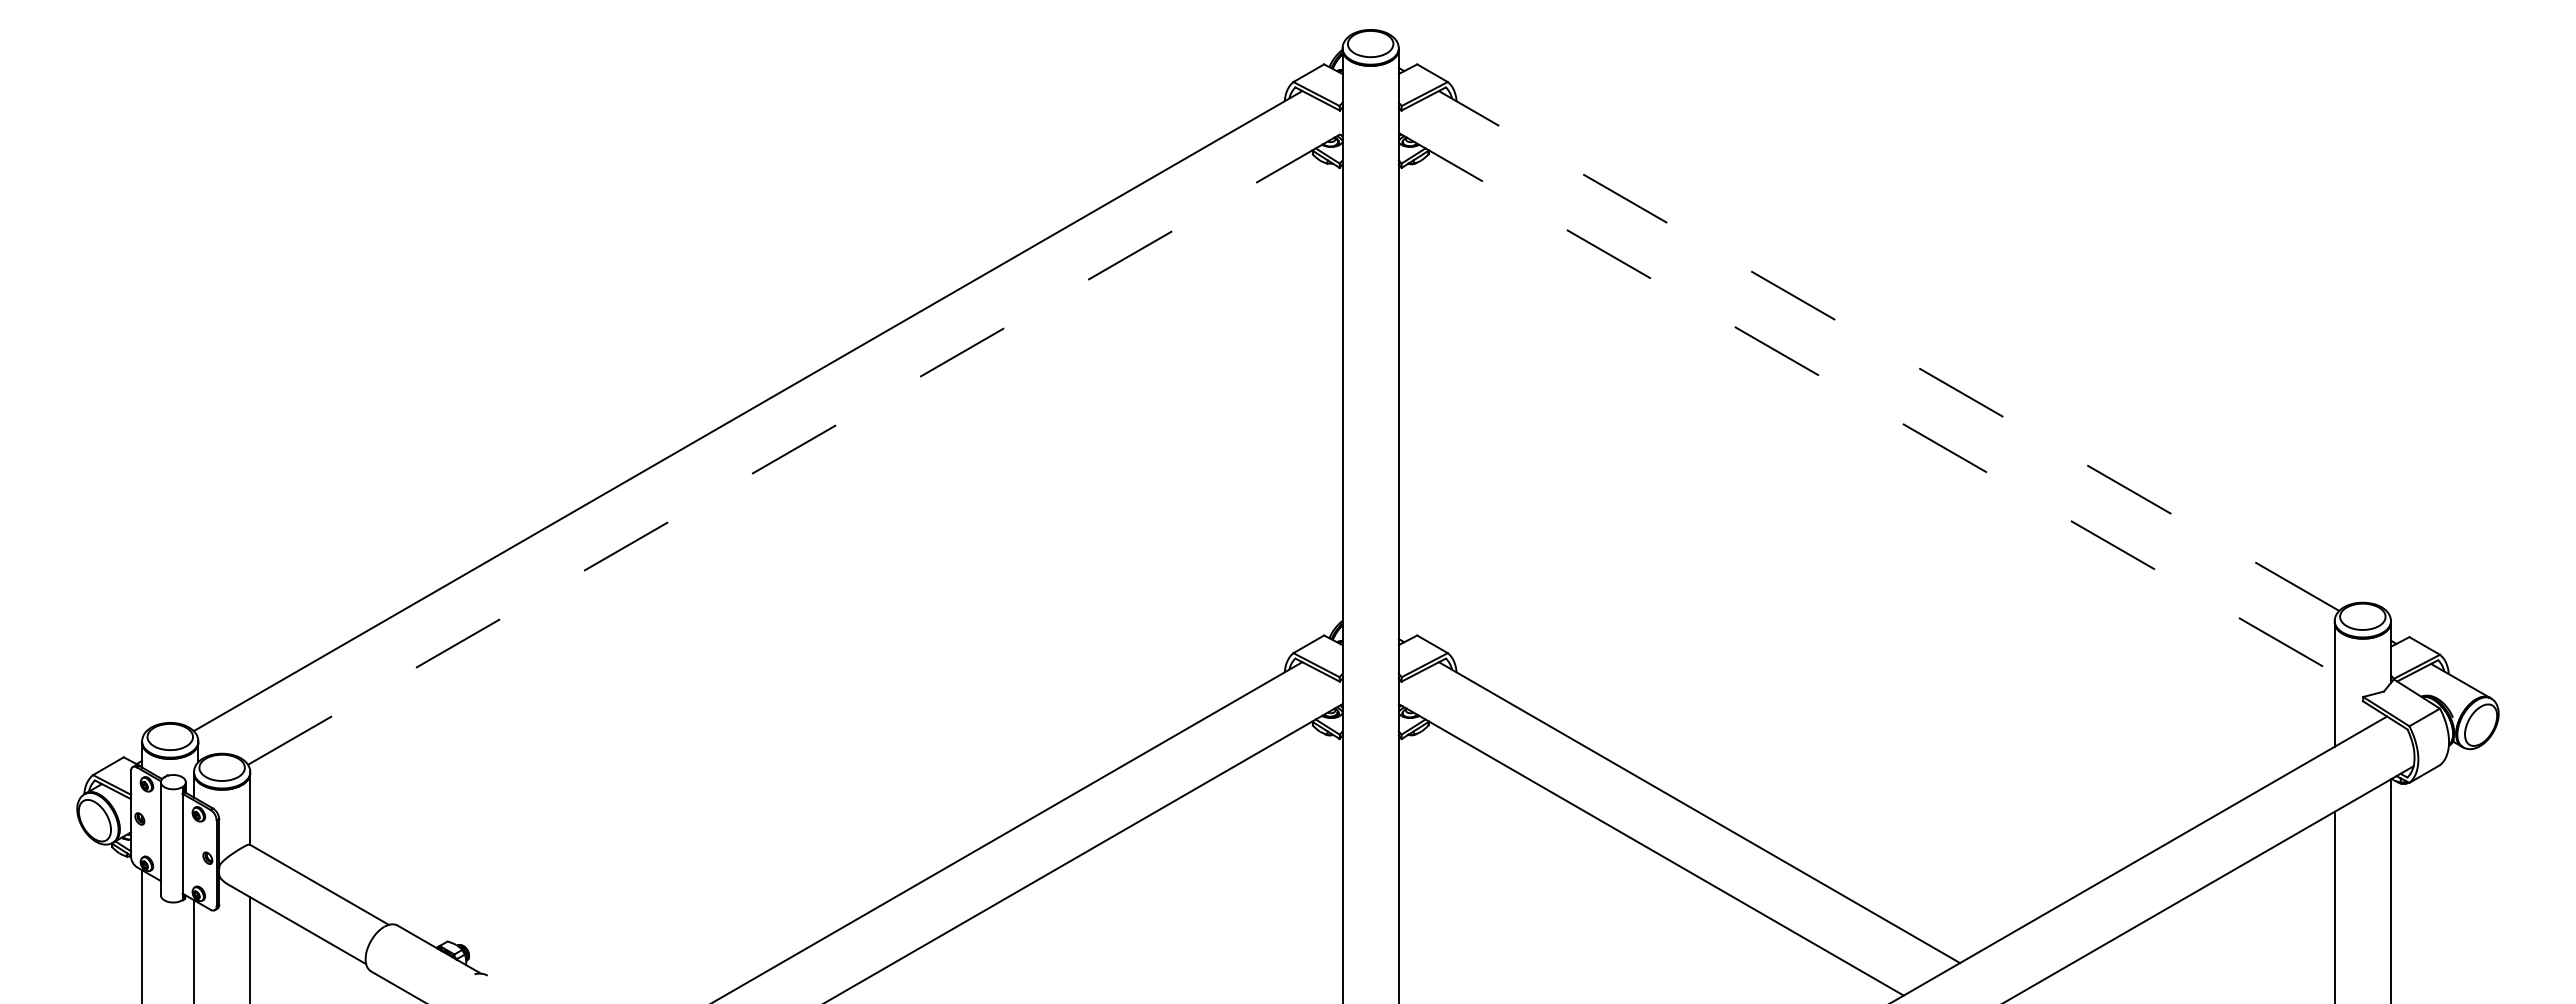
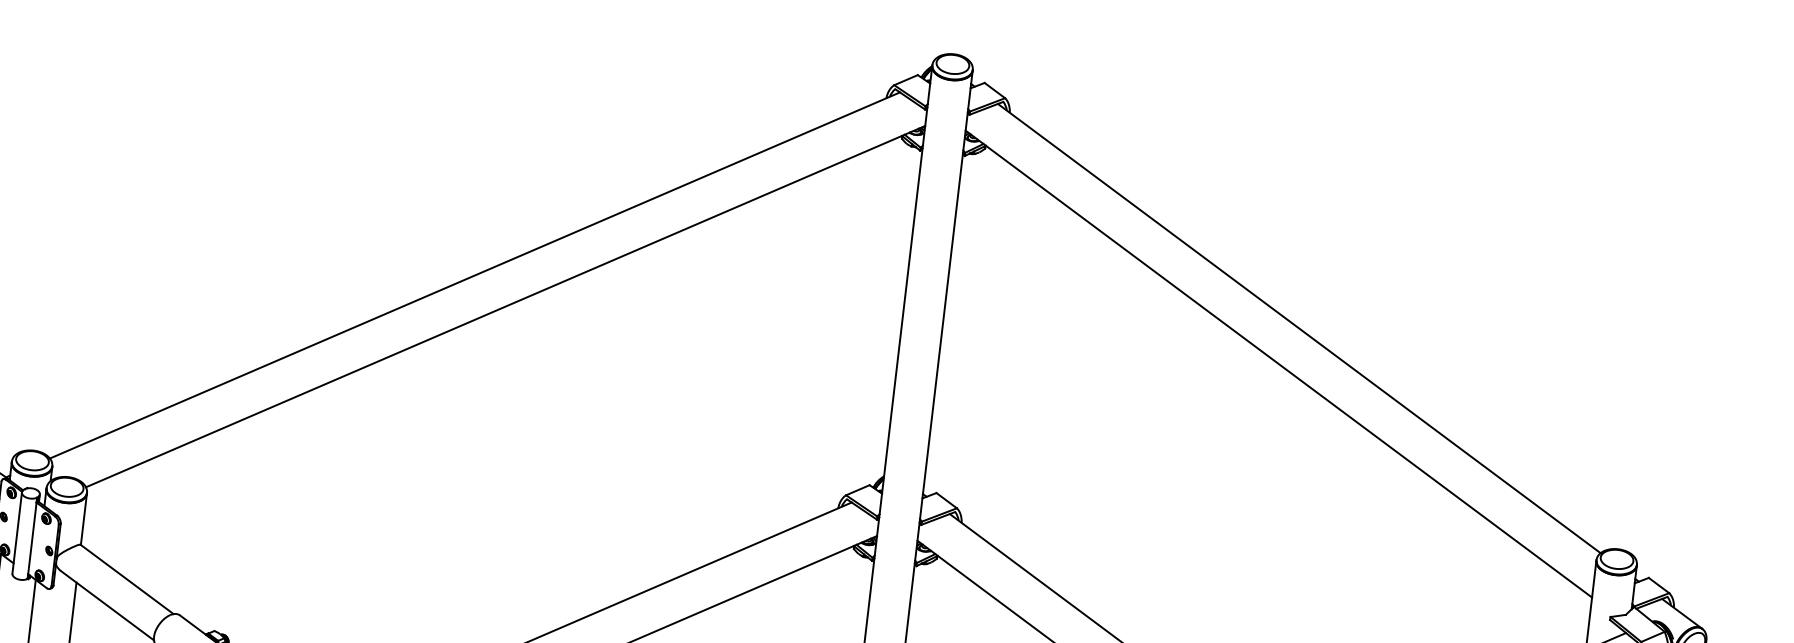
line: (1889, 351) -> (1299, 328), dashed -> solid
line: (1867, 403) -> (1279, 364), dashed -> solid
line: (795, 448) -> (505, 306), dashed -> solid

